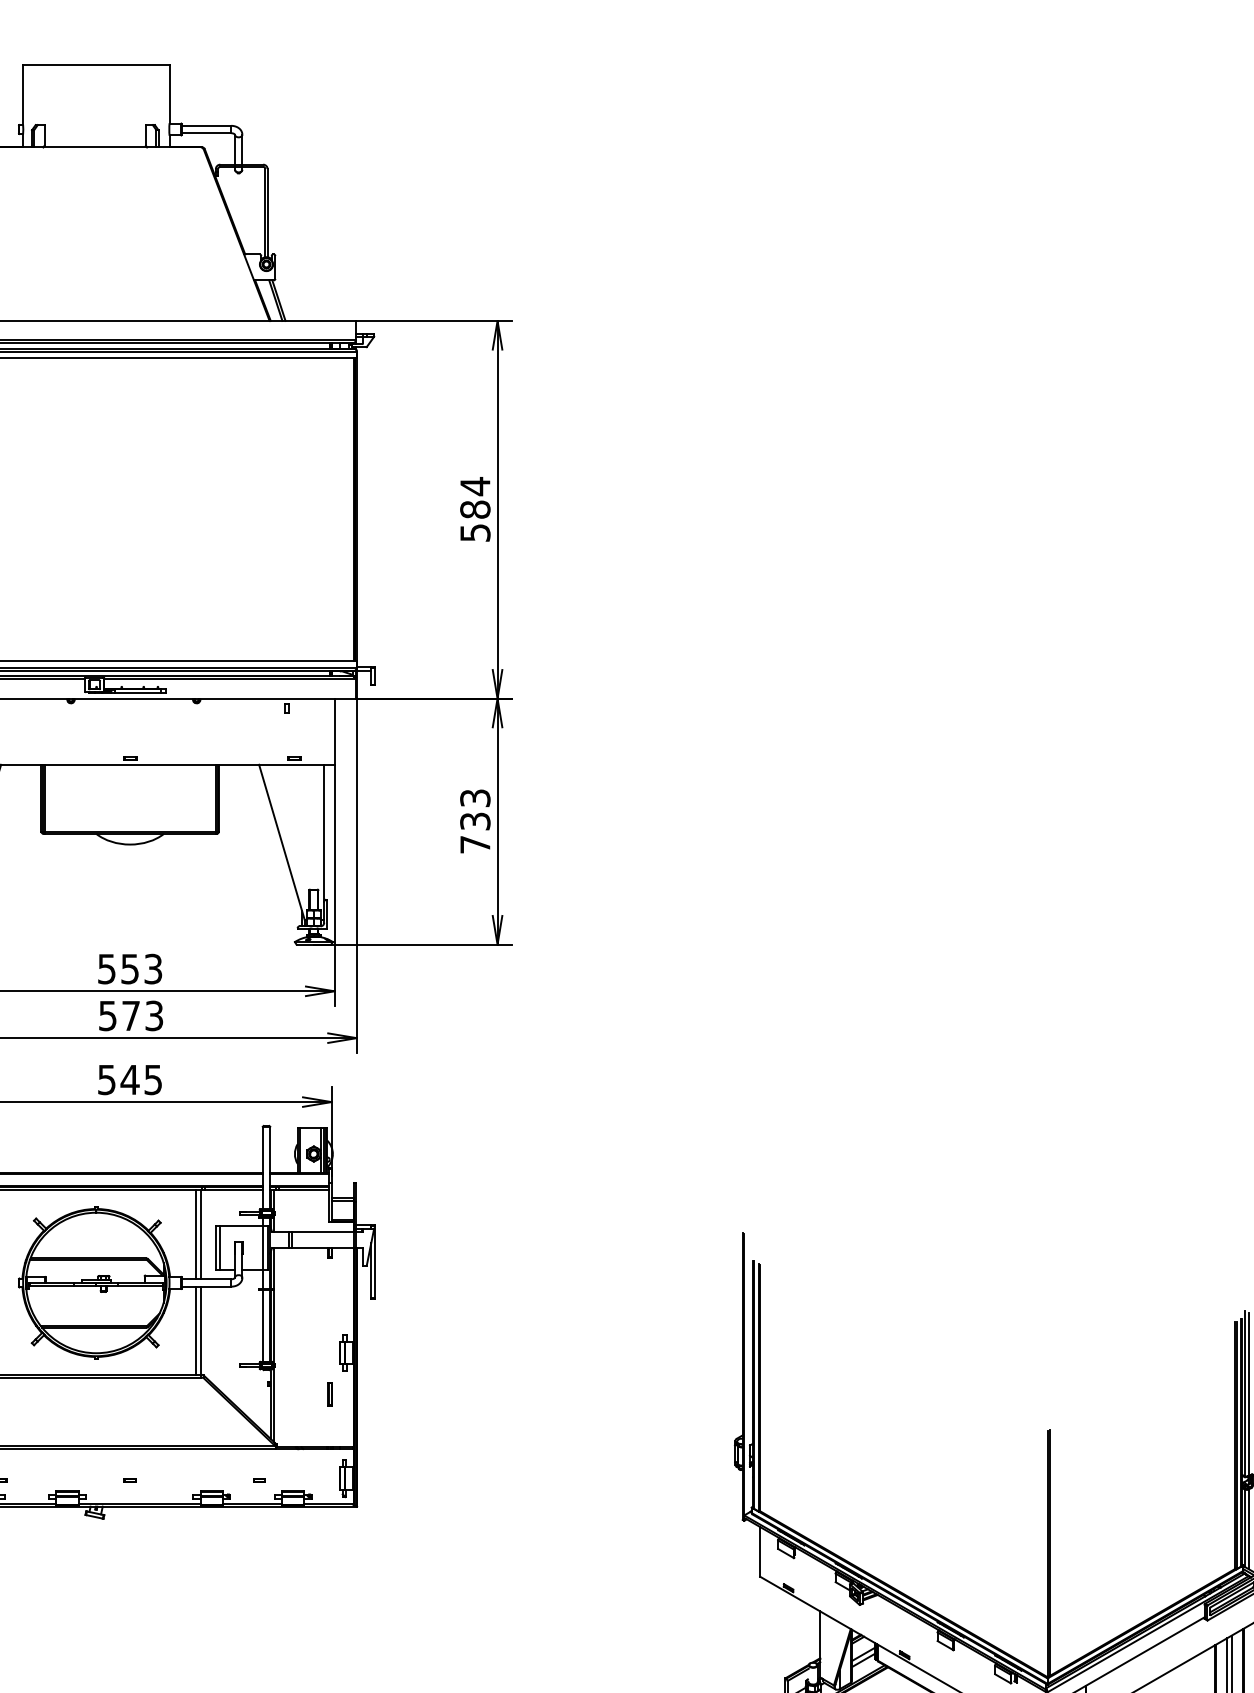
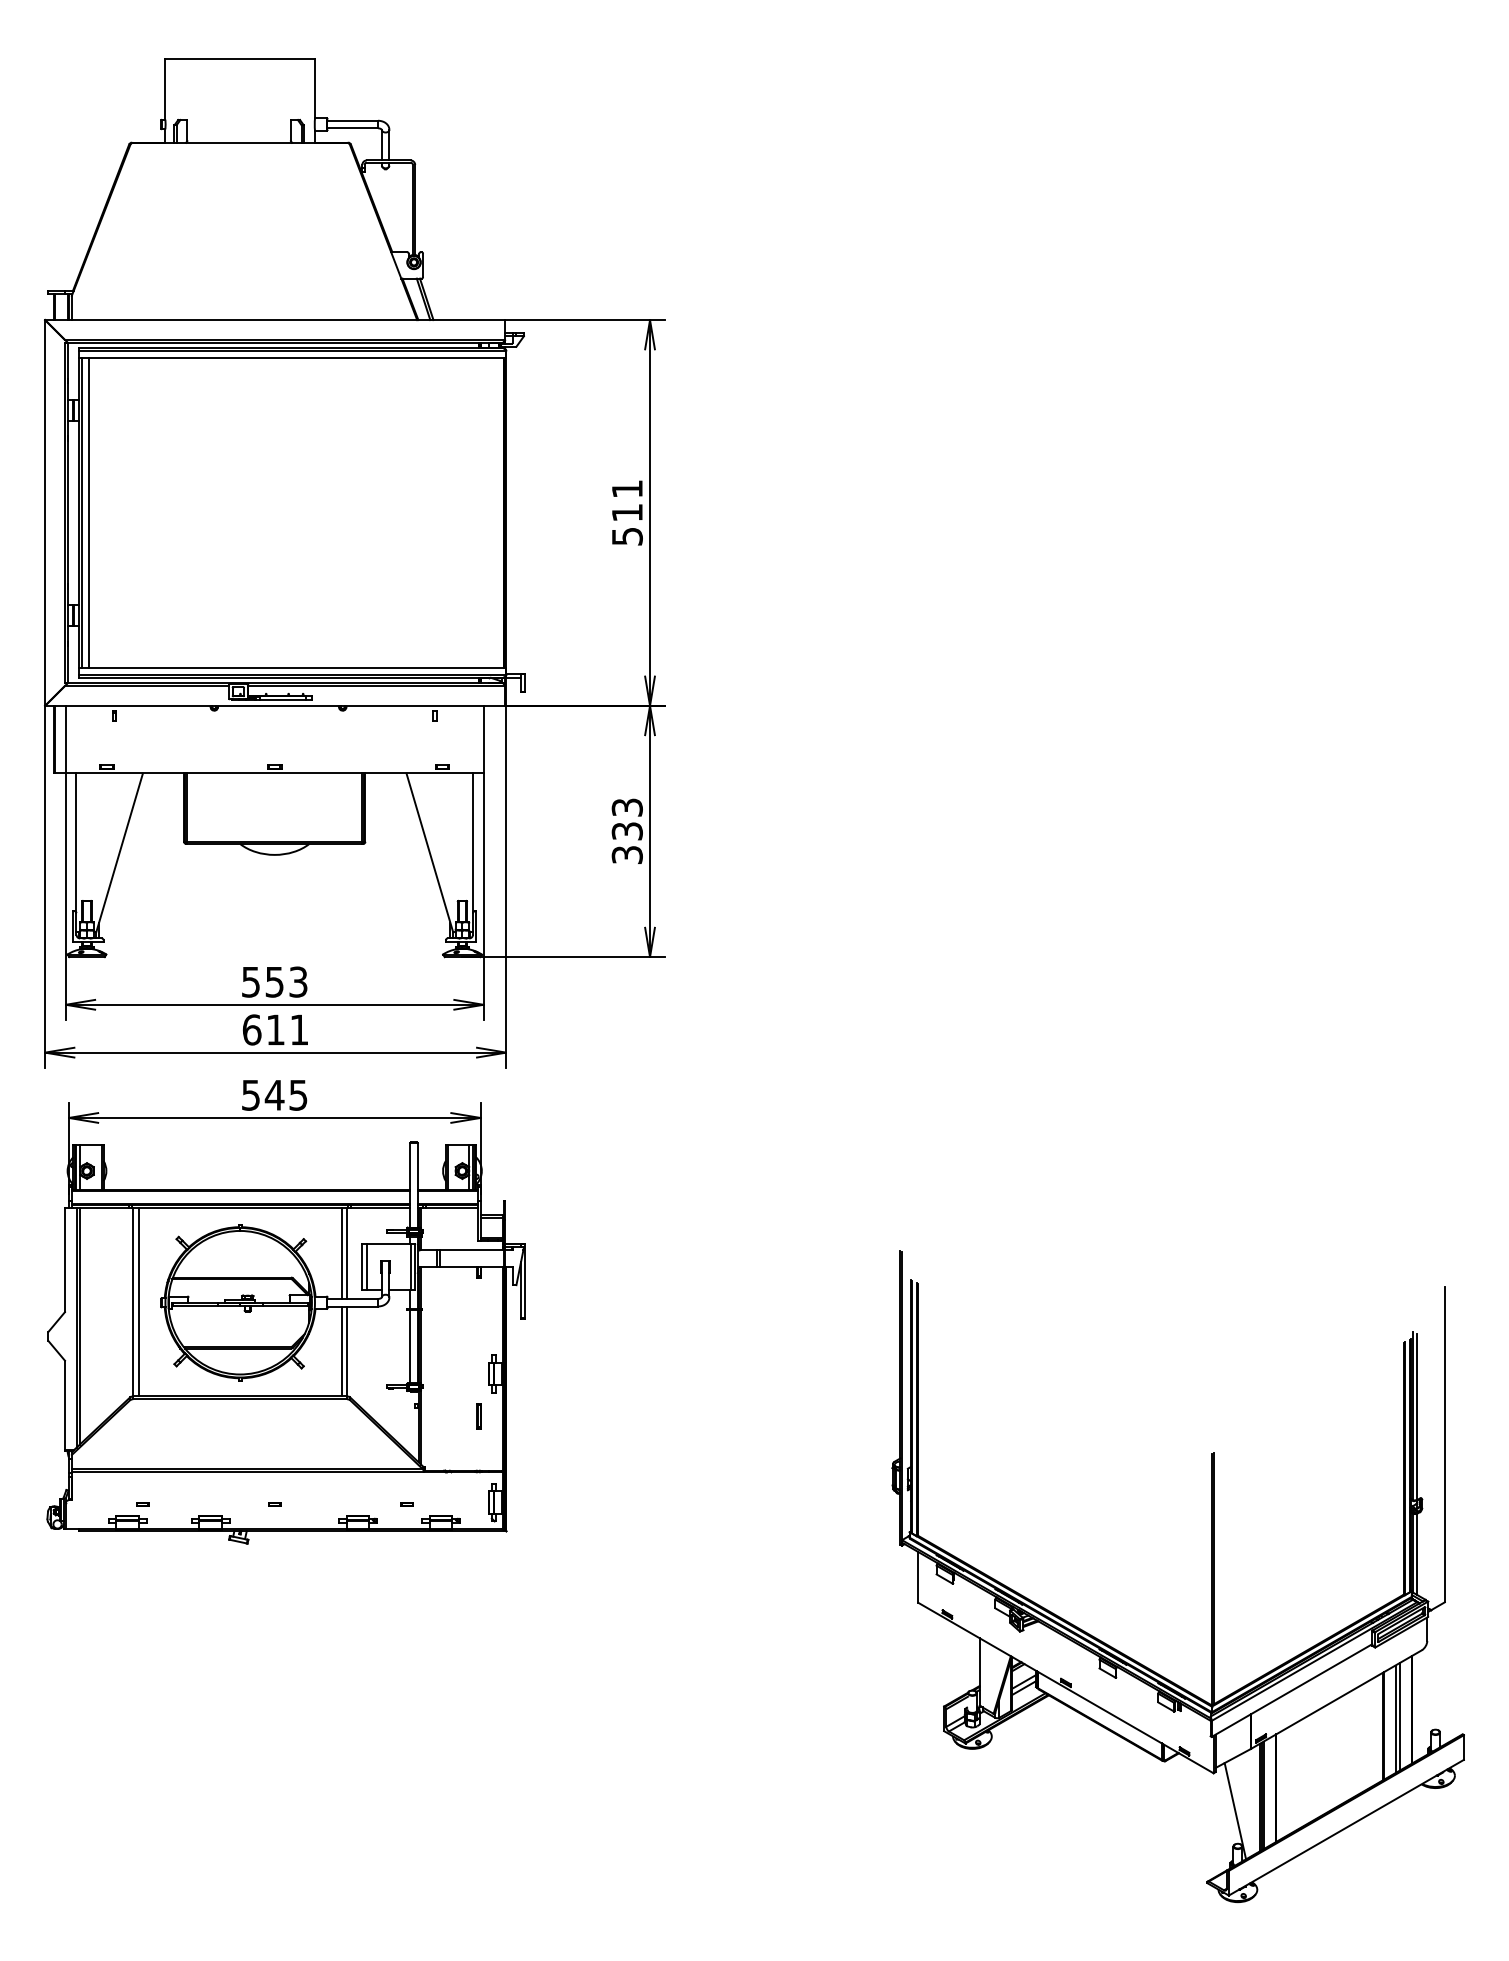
text: (474, 497) -> (626, 500), 584 -> 511
text: (474, 844) -> (626, 854), 733 -> 333
text: (130, 1015) -> (275, 1029), 573 -> 611

